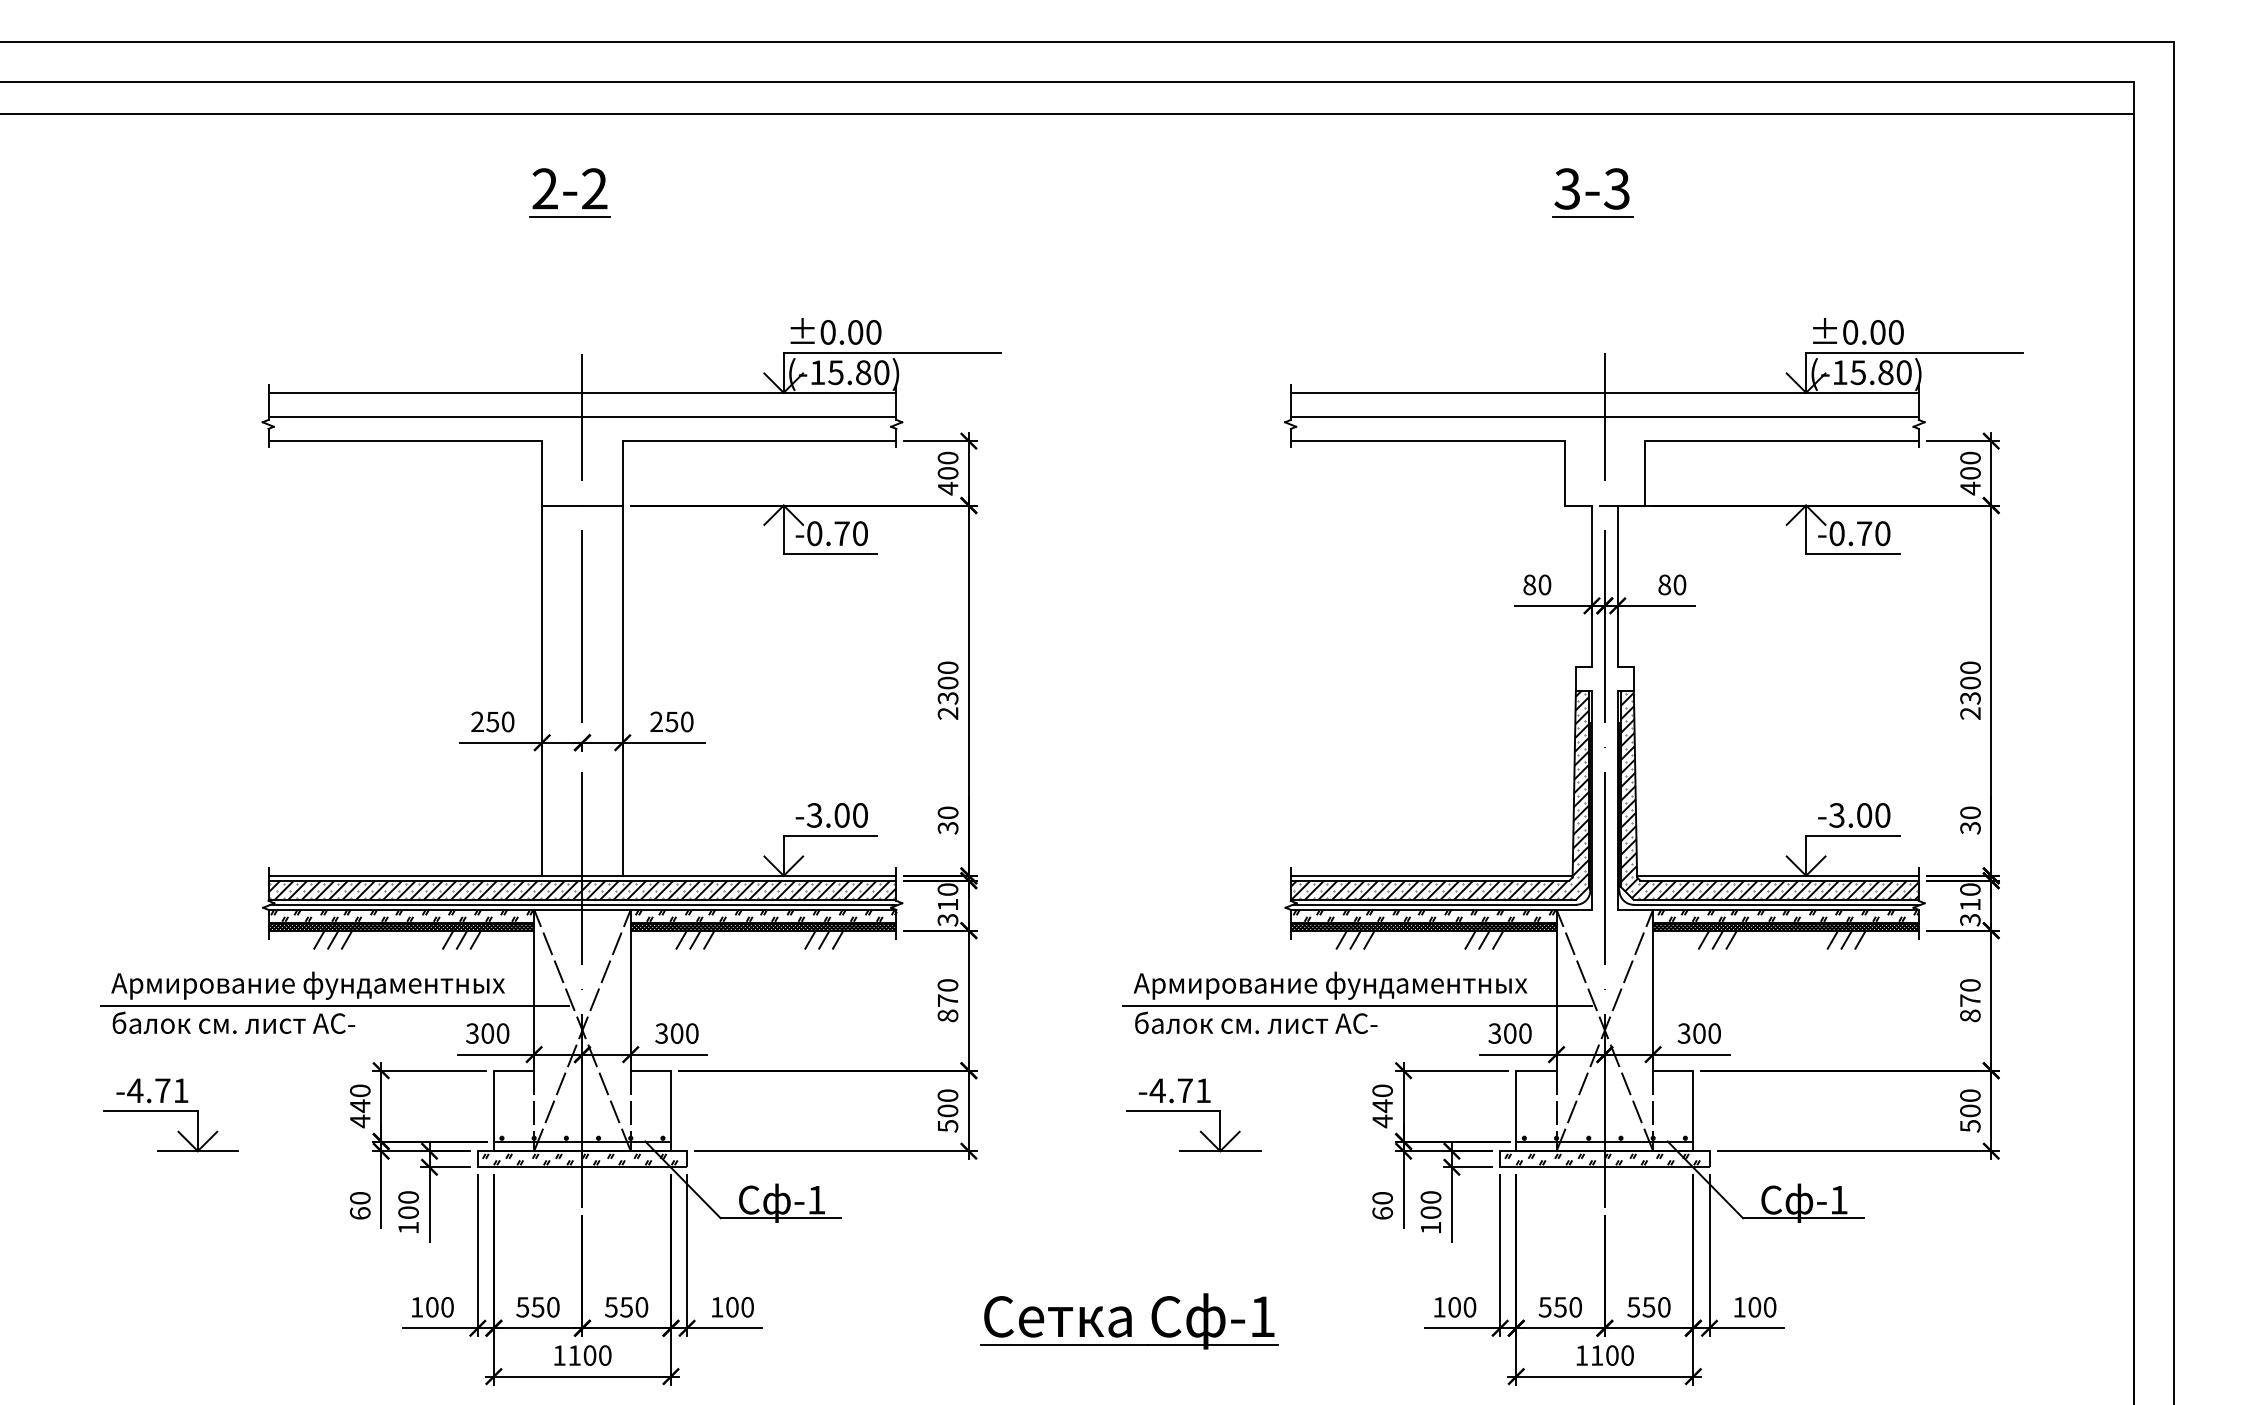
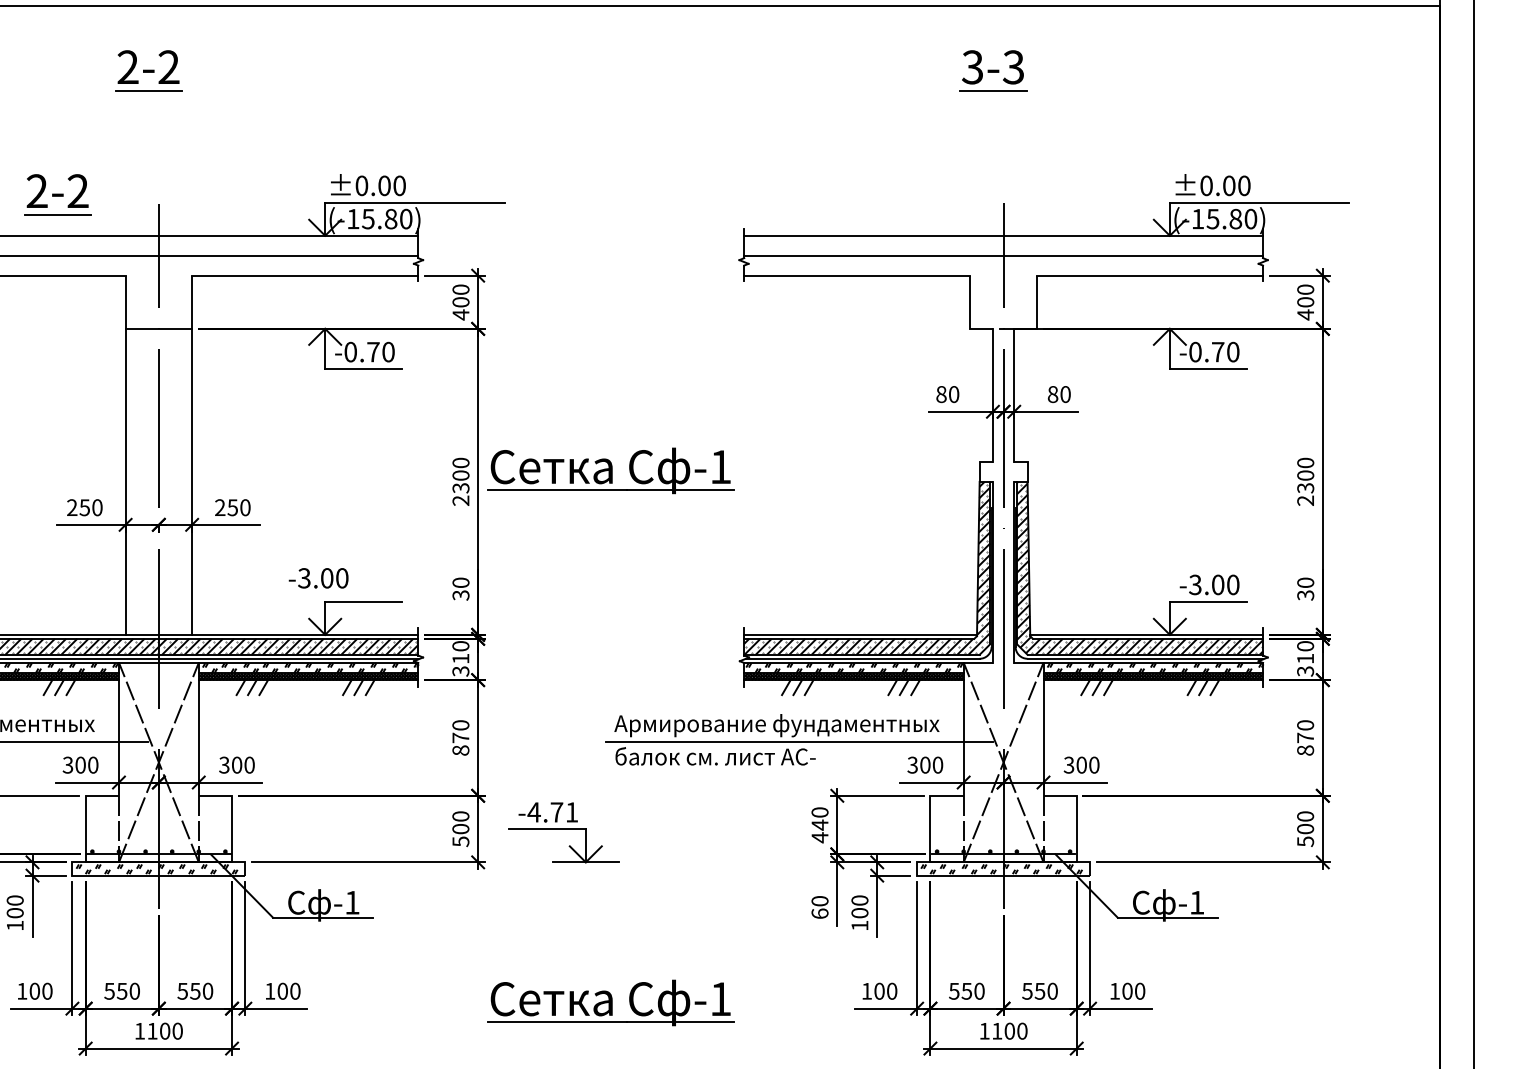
part: (459, 342) -> (57, 194), added
part: (1129, 677) -> (610, 470), added
text: (831, 815) -> (318, 578), moved
part: (1193, 1115) -> (563, 832), moved

